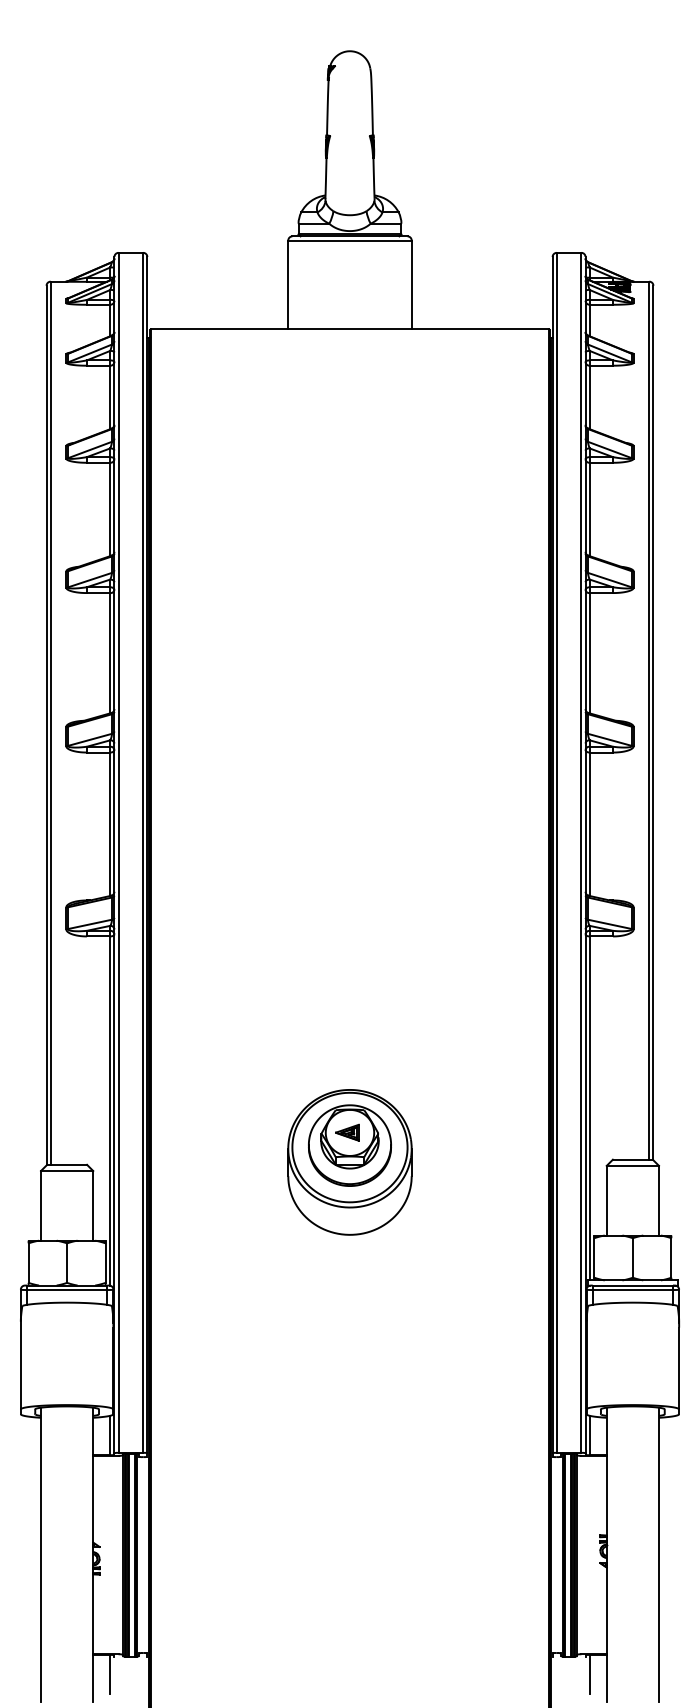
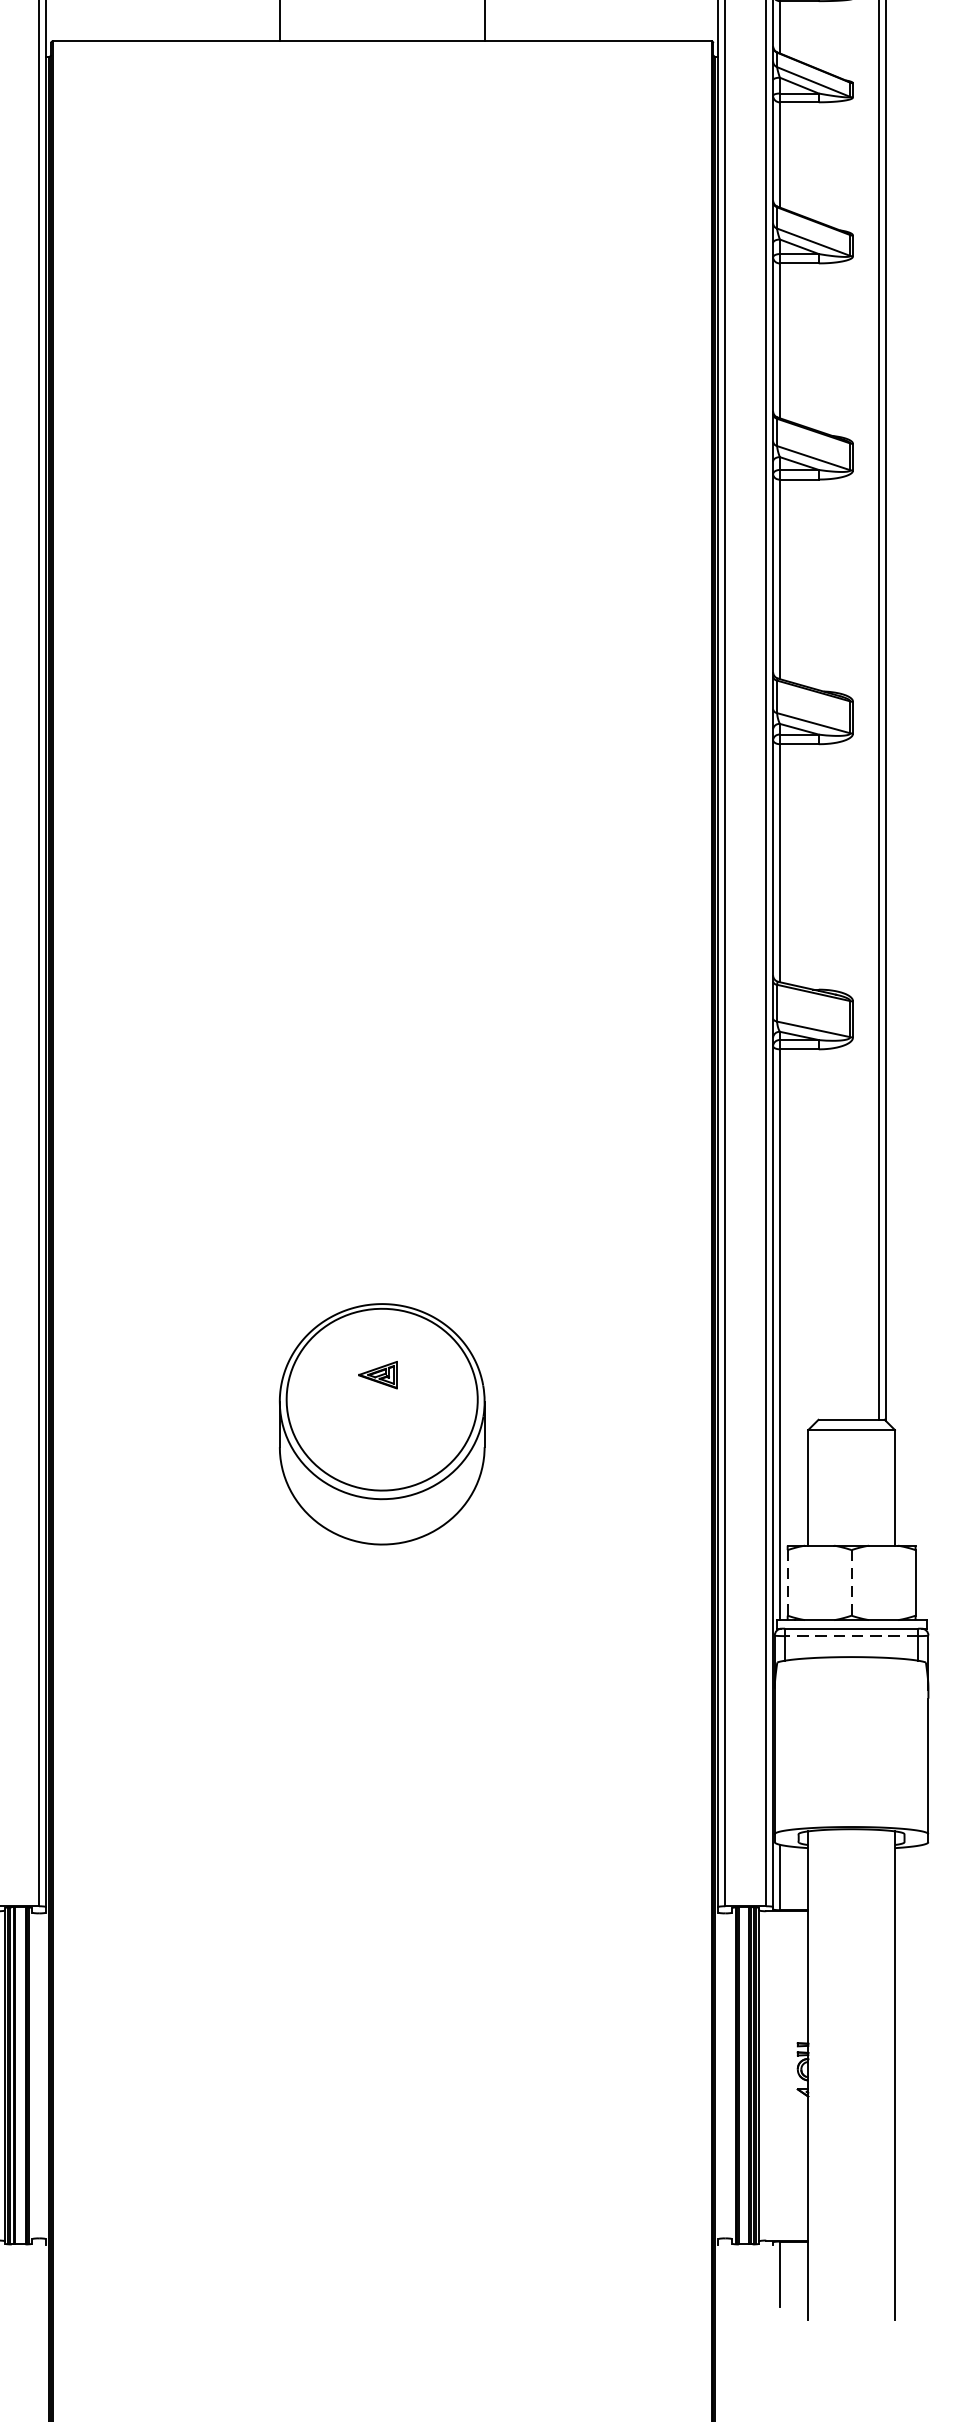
part: (349, 1145) -> (381, 1396), removed
line: (594, 1257) -> (787, 1582), solid -> dashed
line: (632, 1257) -> (851, 1582), solid -> dashed
line: (632, 1290) -> (851, 1636), solid -> dashed

